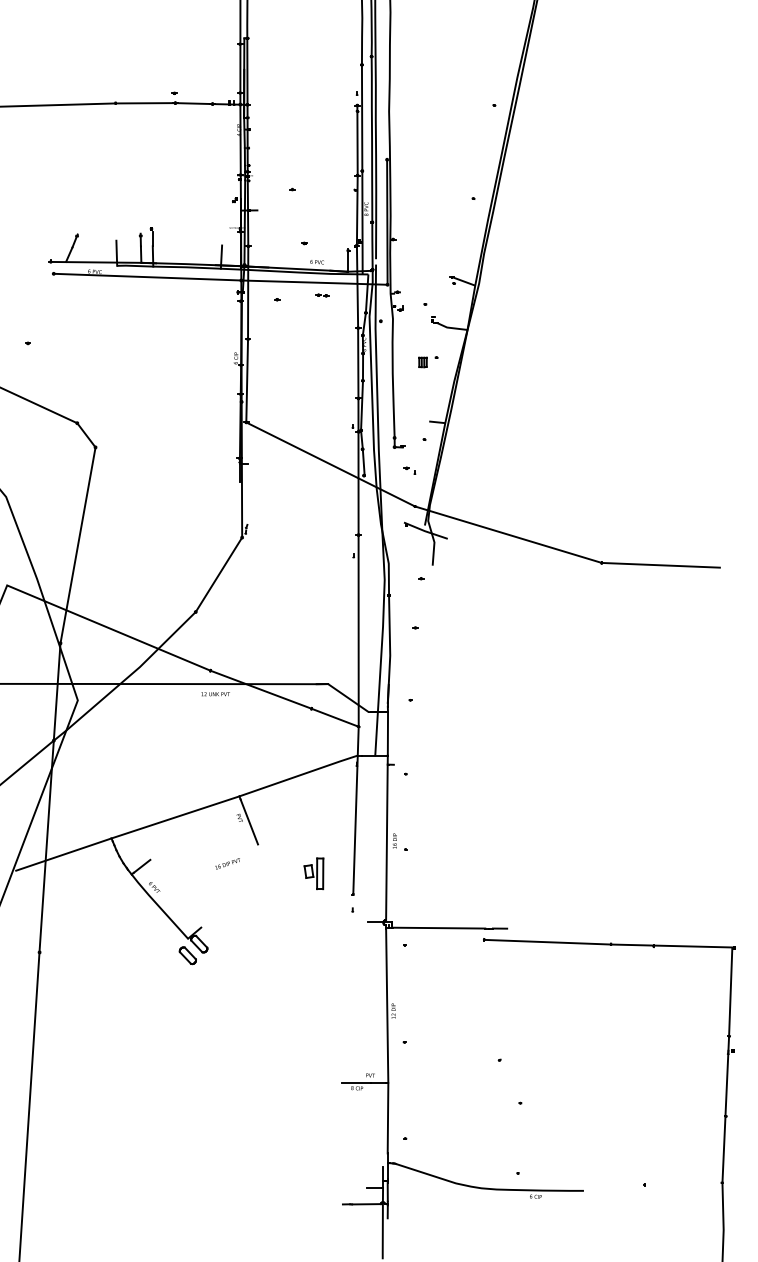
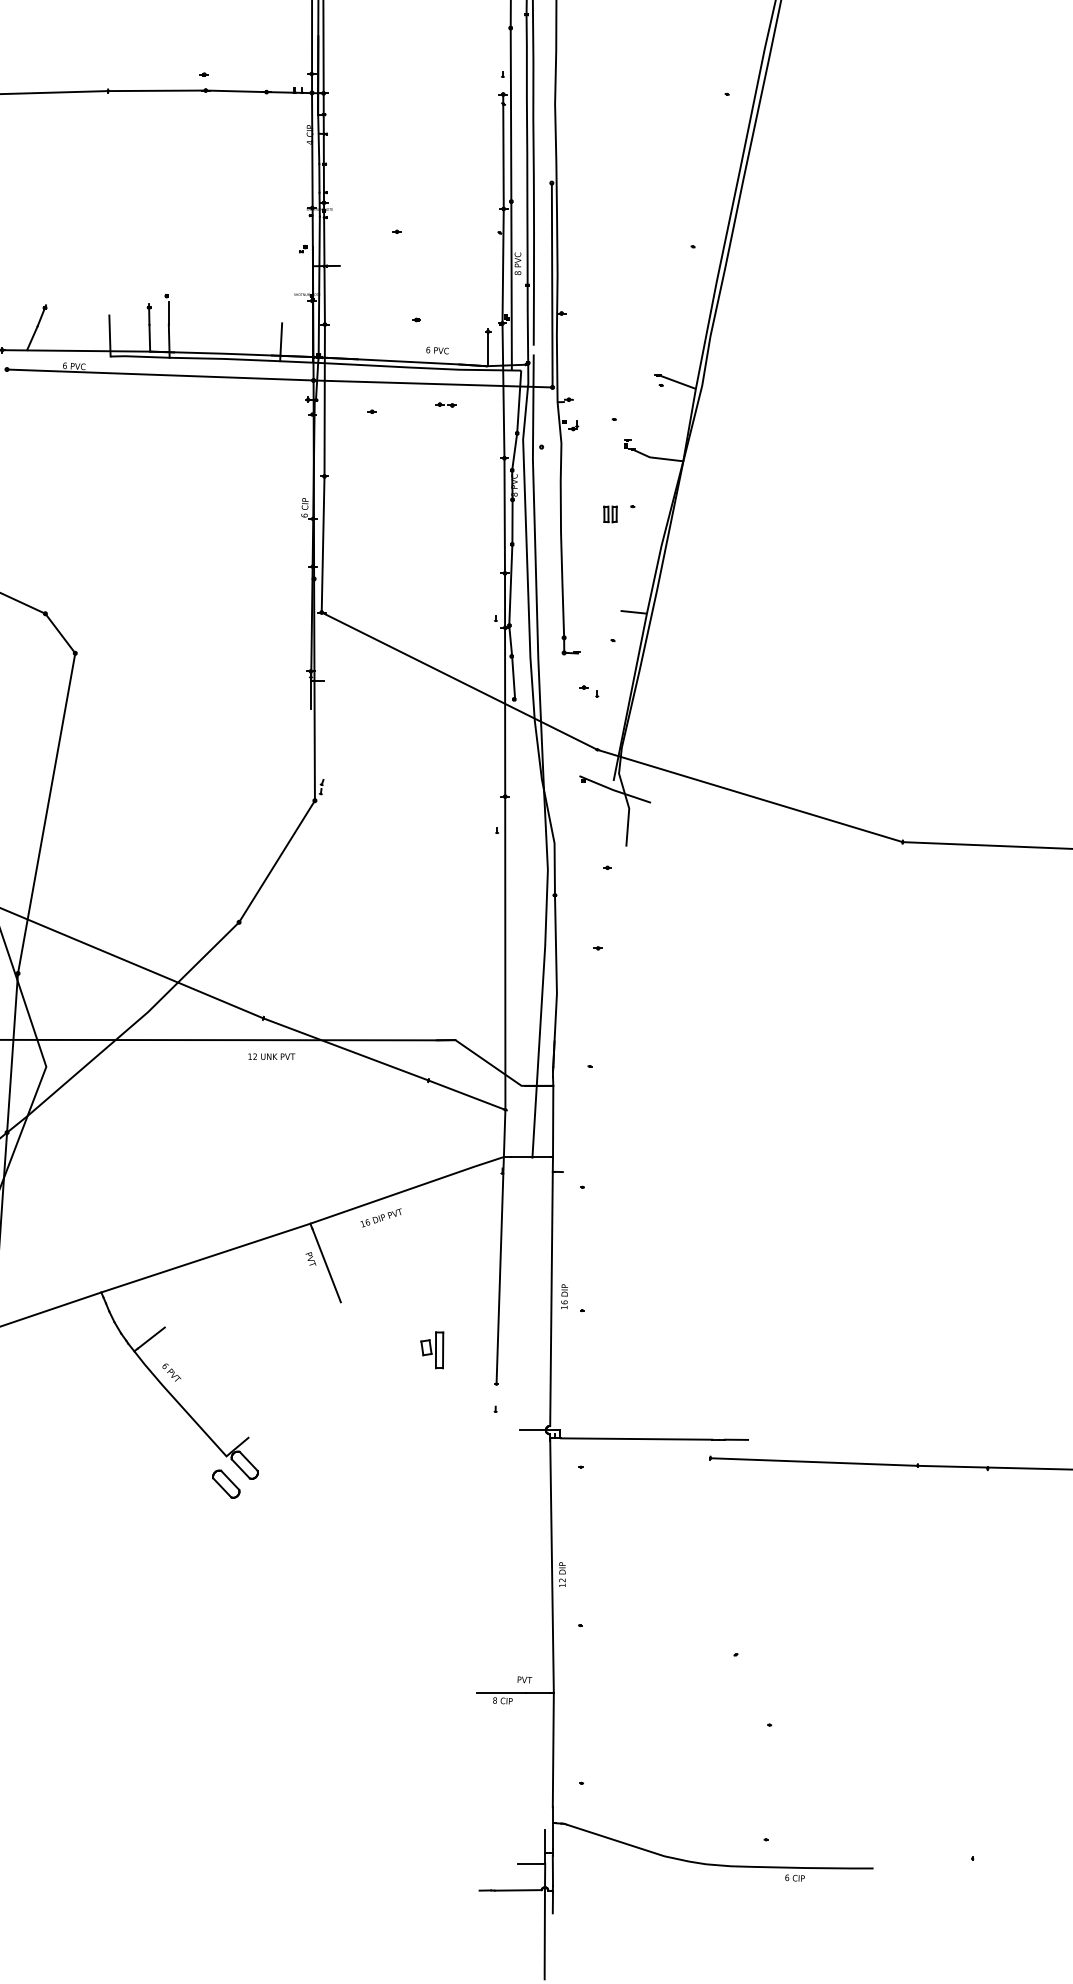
text: (227, 863) -> (380, 1217), moved
part: (313, 873) -> (431, 1349), size x0.71

